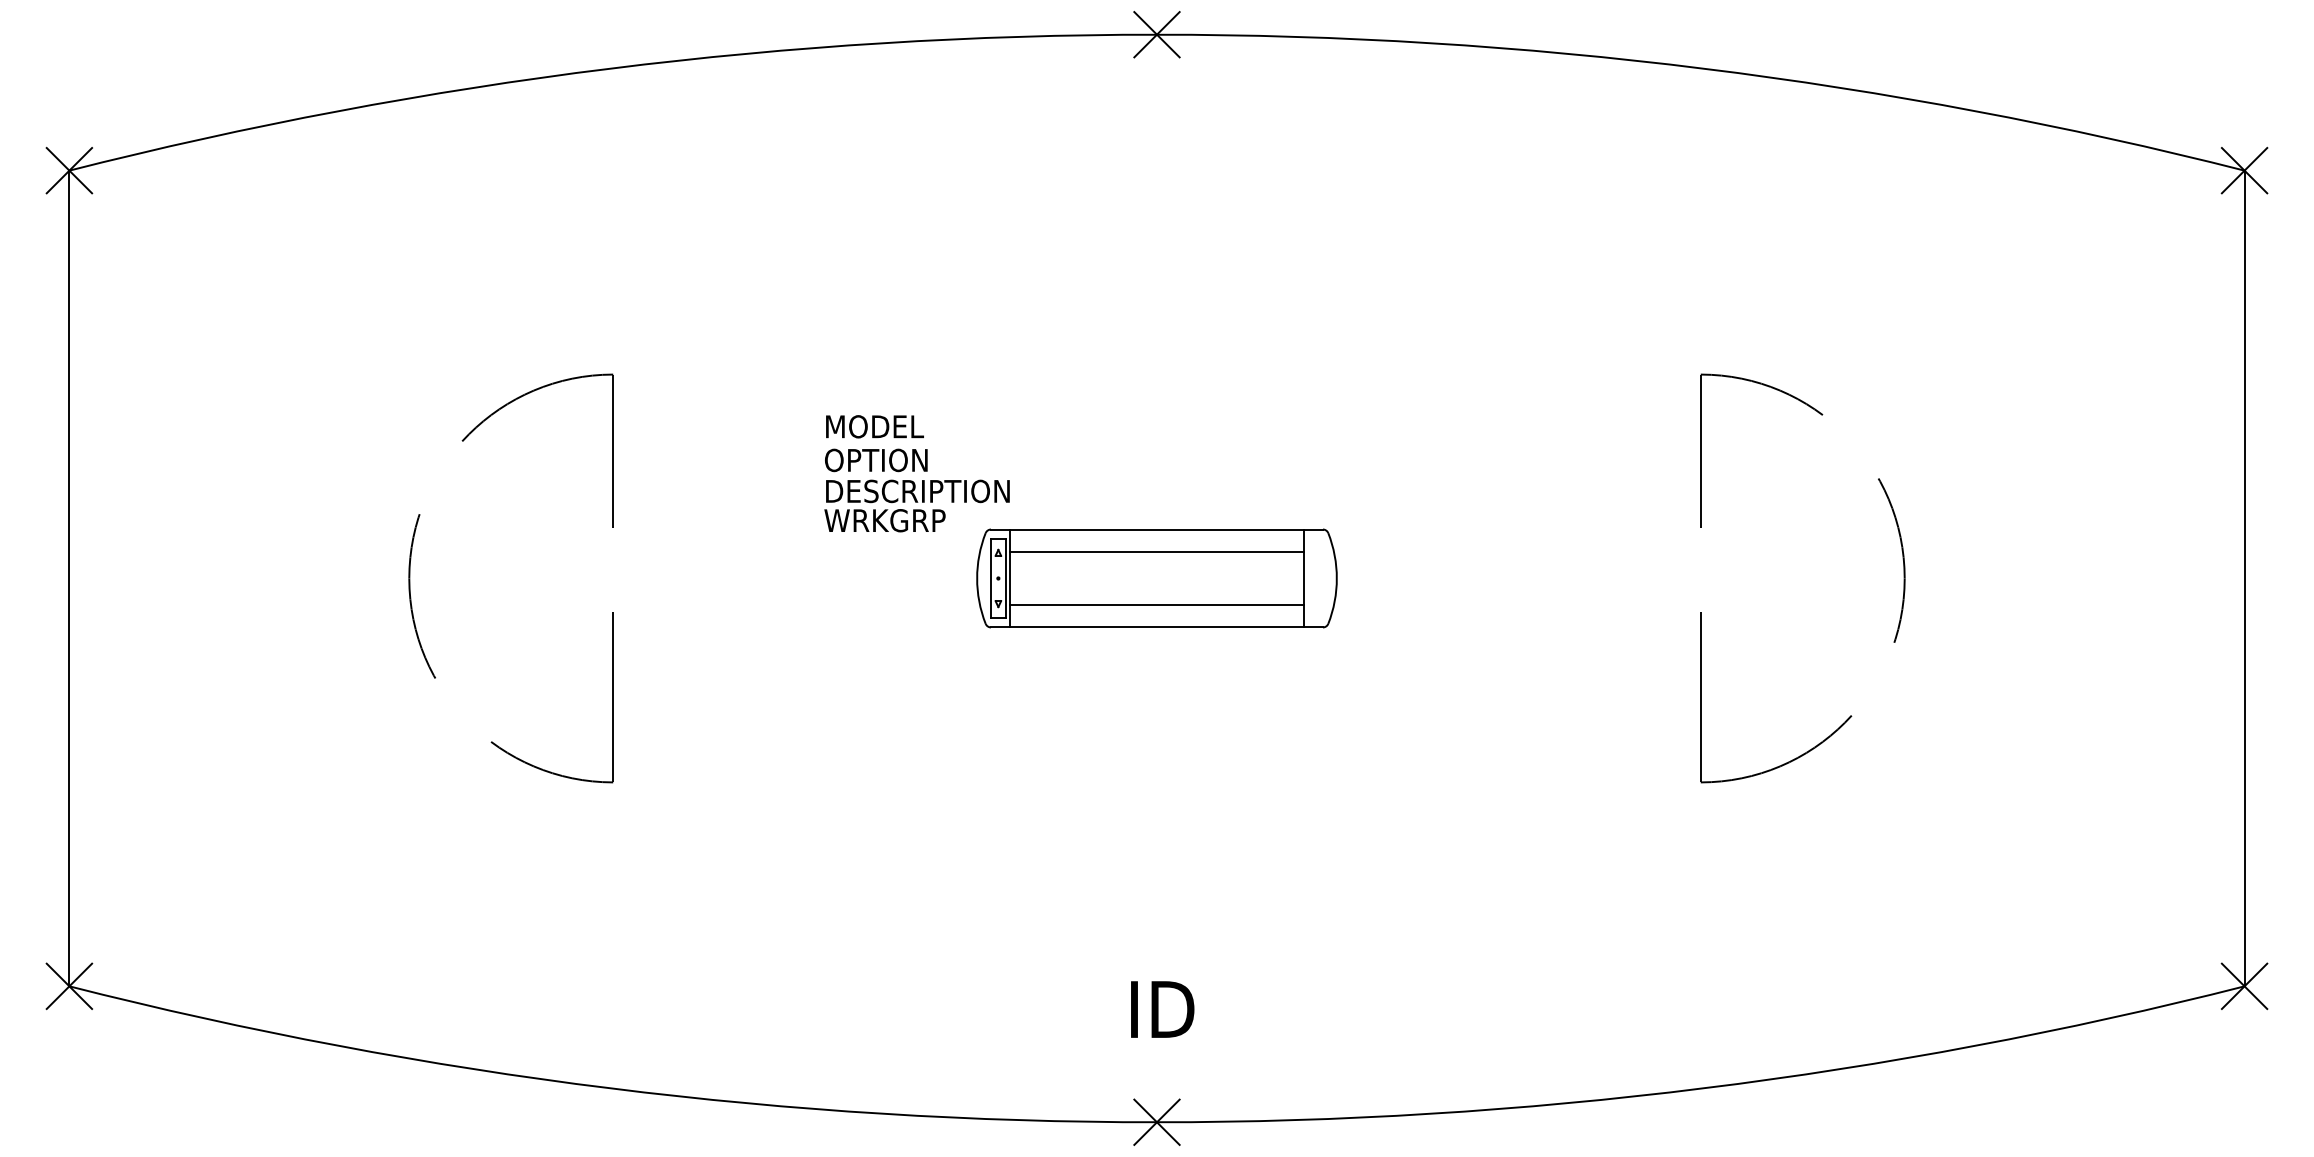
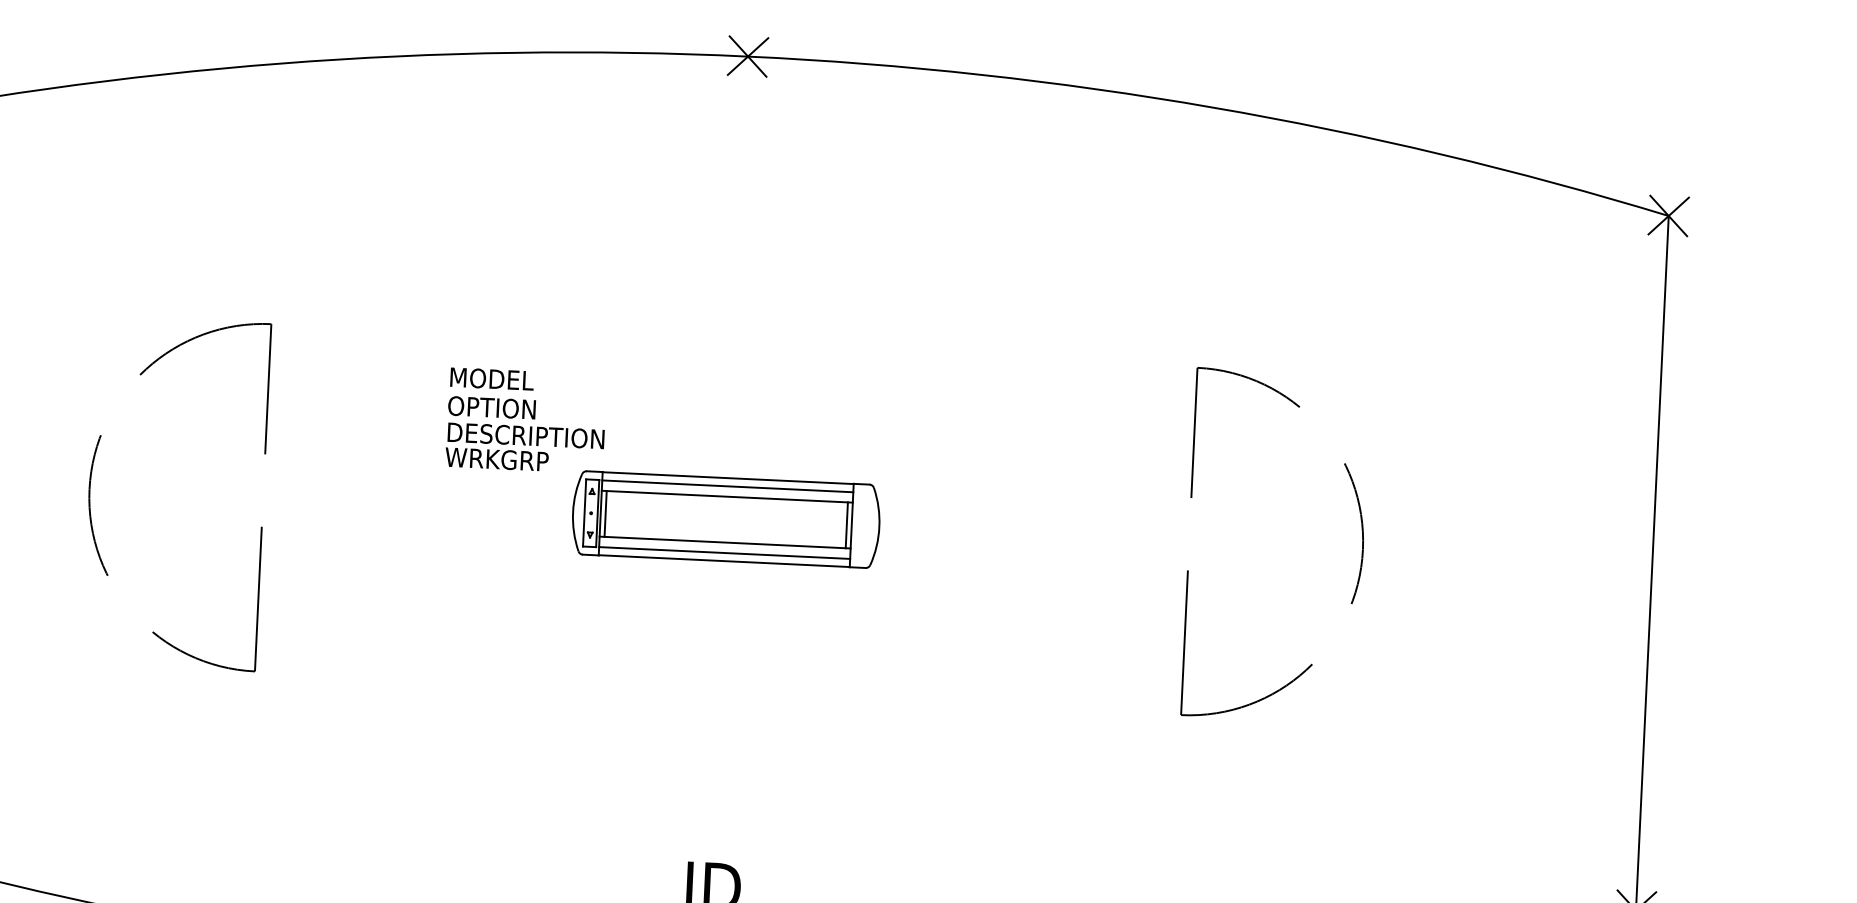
line: (1156, 539) -> (727, 486), added
line: (1015, 578) -> (605, 513), added
line: (1298, 578) -> (846, 525), added
line: (1156, 617) -> (724, 552), added

